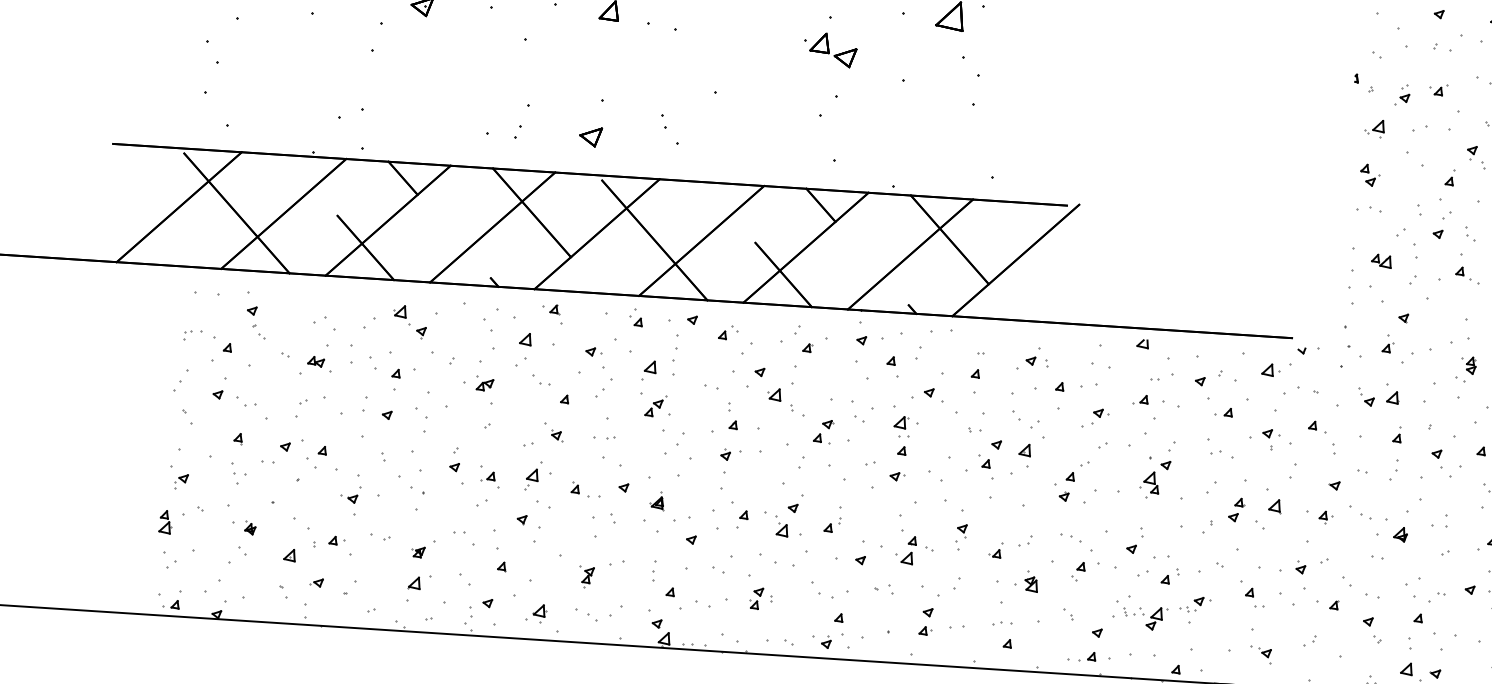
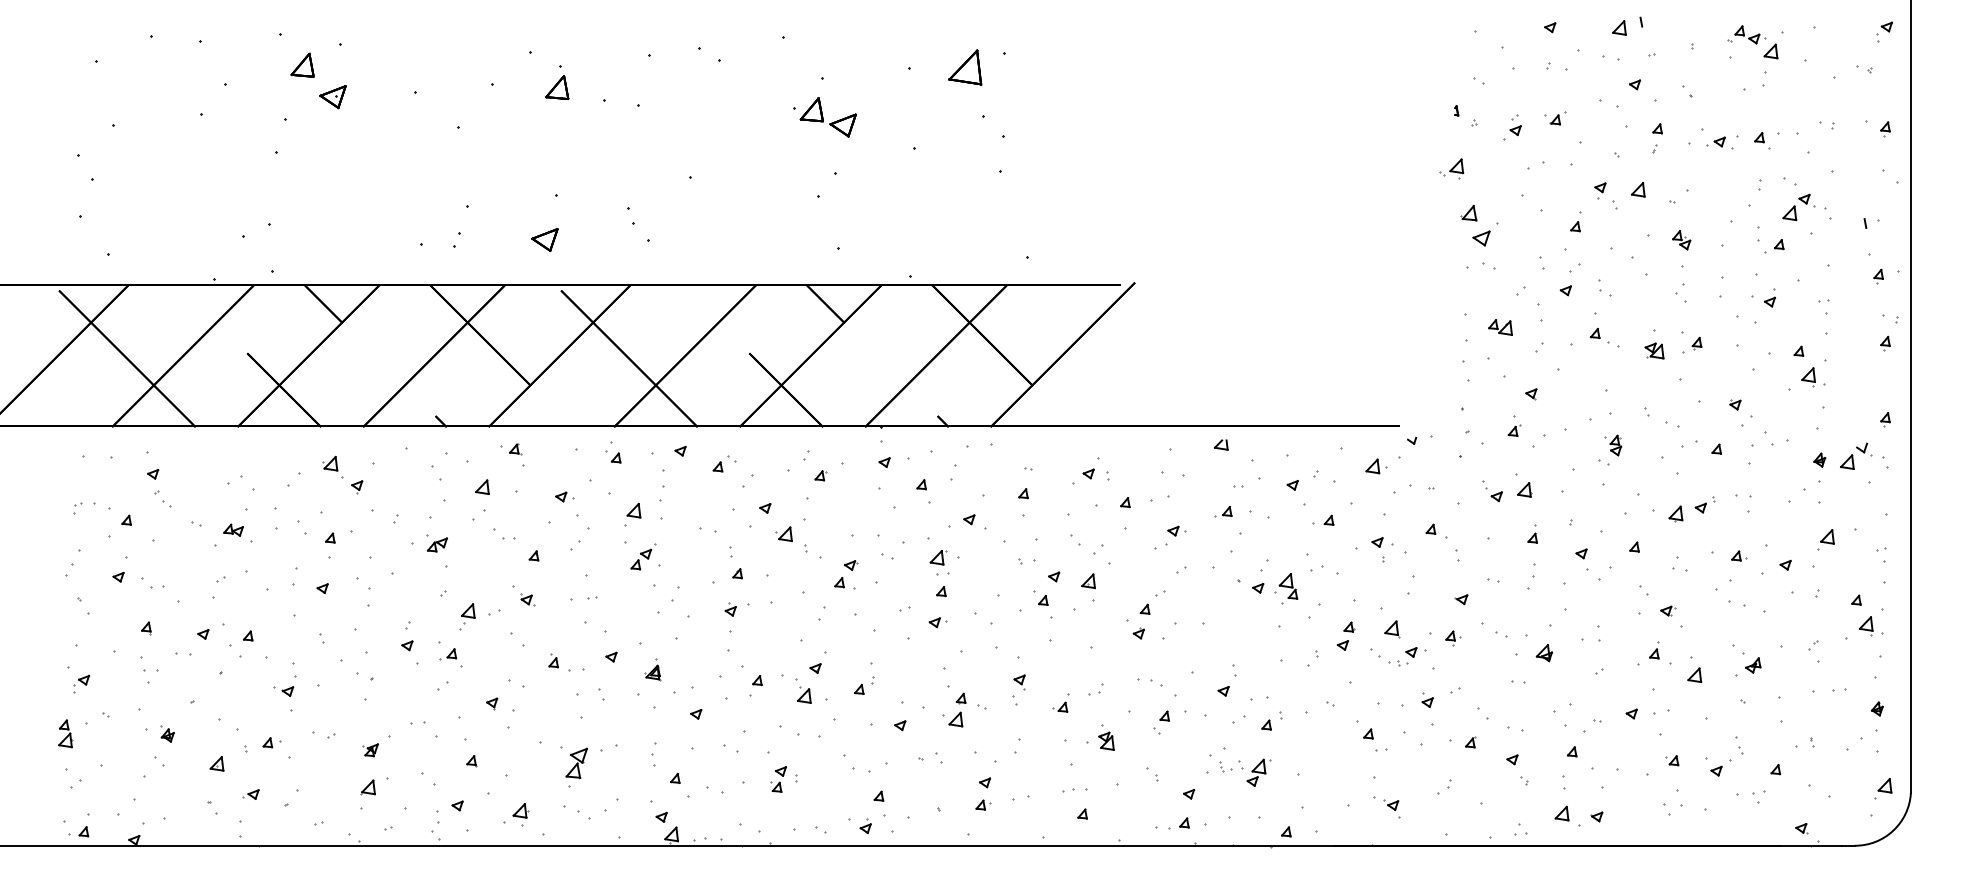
part: (1374, 127) -> (1451, 168), moved
part: (1370, 175) -> (1480, 225), size x1.6
part: (531, 479) -> (467, 616), moved
part: (1149, 484) -> (1286, 588), moved
part: (586, 577) -> (573, 767), size x1.6
part: (1195, 604) -> (1407, 656), moved

